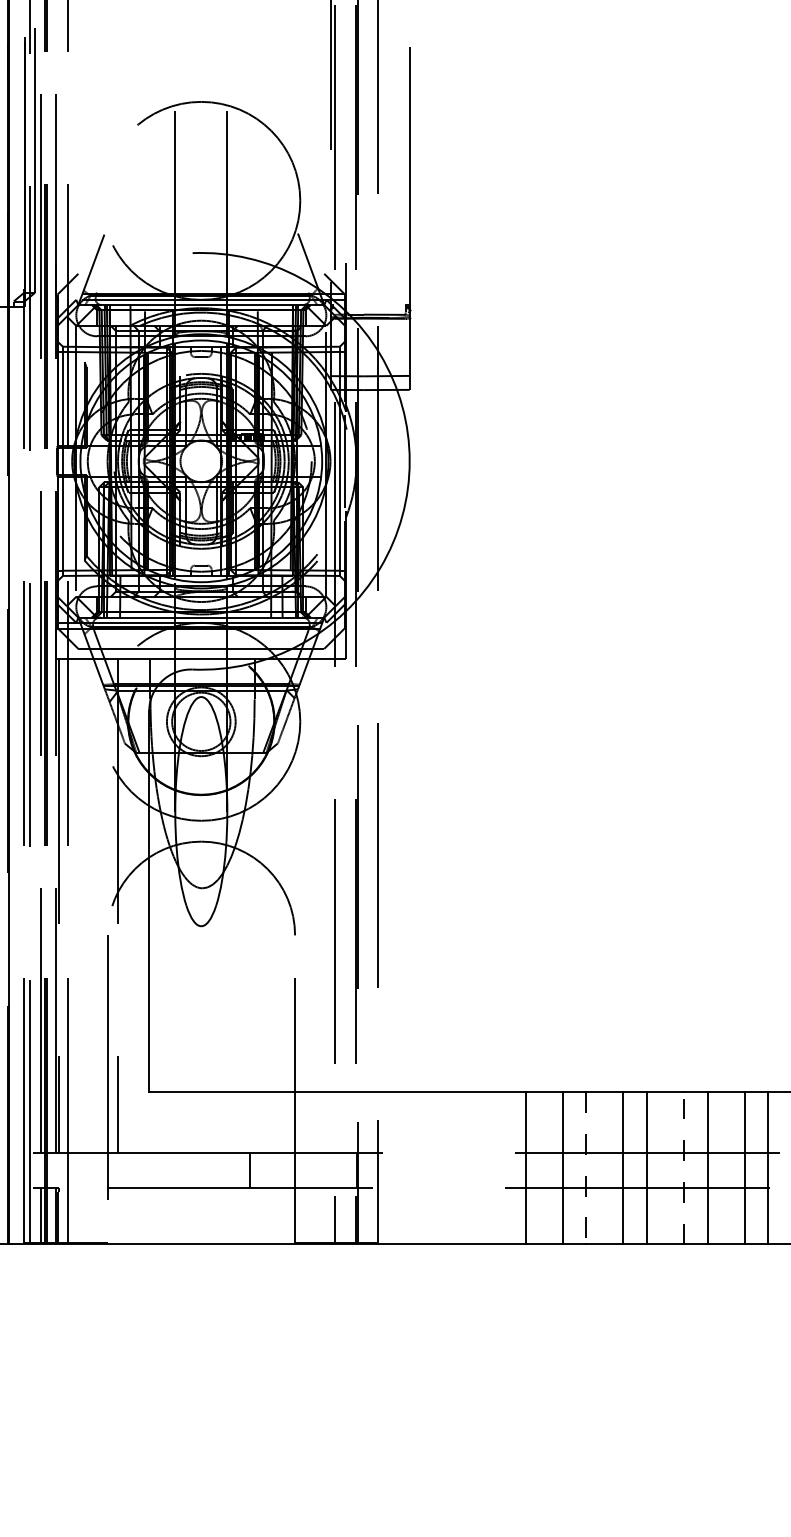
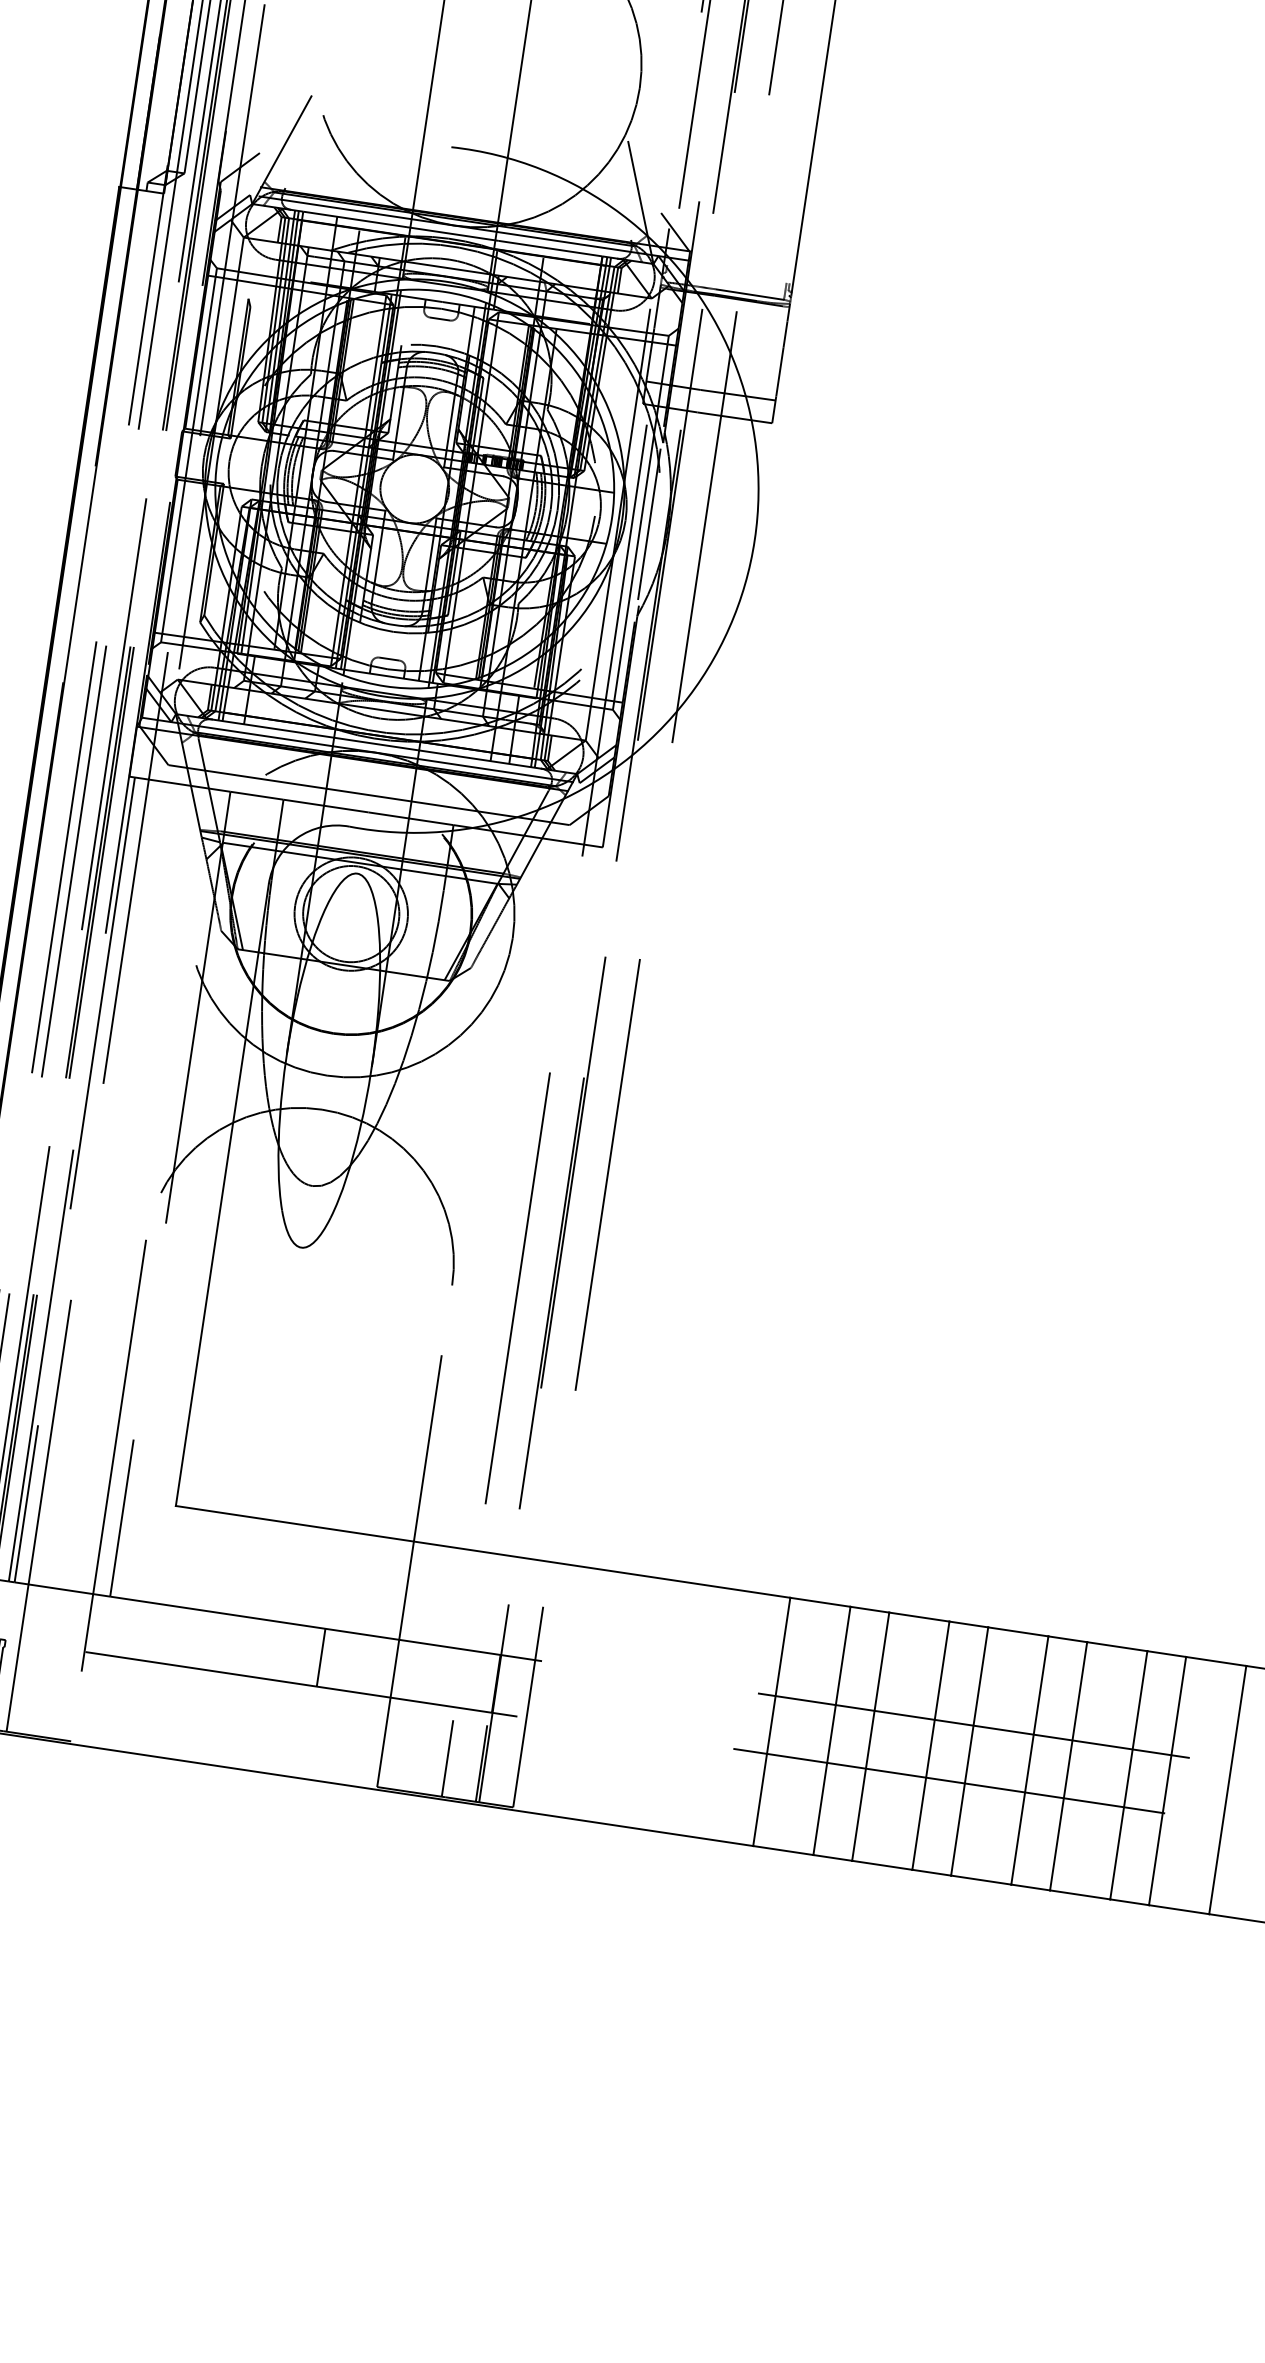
line: (683, 1167) -> (1029, 1758), dashed -> solid
line: (586, 1168) -> (870, 1736), dashed -> solid

